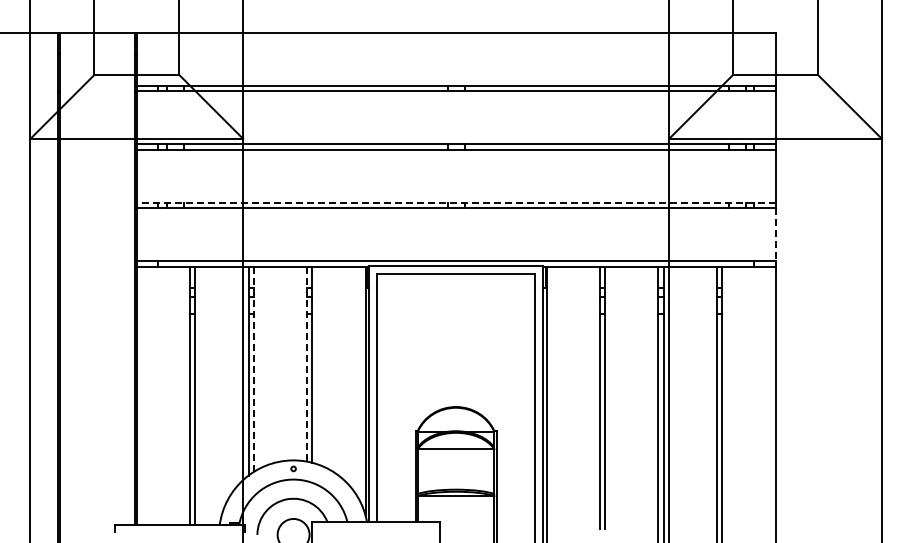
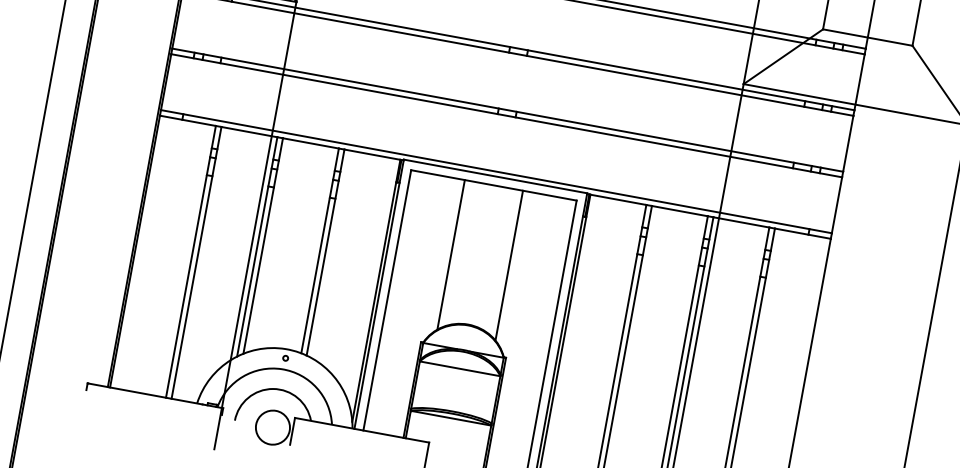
line: (455, 202) -> (507, 109), dashed -> solid
line: (775, 234) -> (837, 204), dashed -> solid
line: (428, 345) -> (451, 254), added
line: (483, 345) -> (508, 265), added
line: (307, 364) -> (320, 251), dashed -> solid
line: (253, 369) -> (262, 246), dashed -> solid

